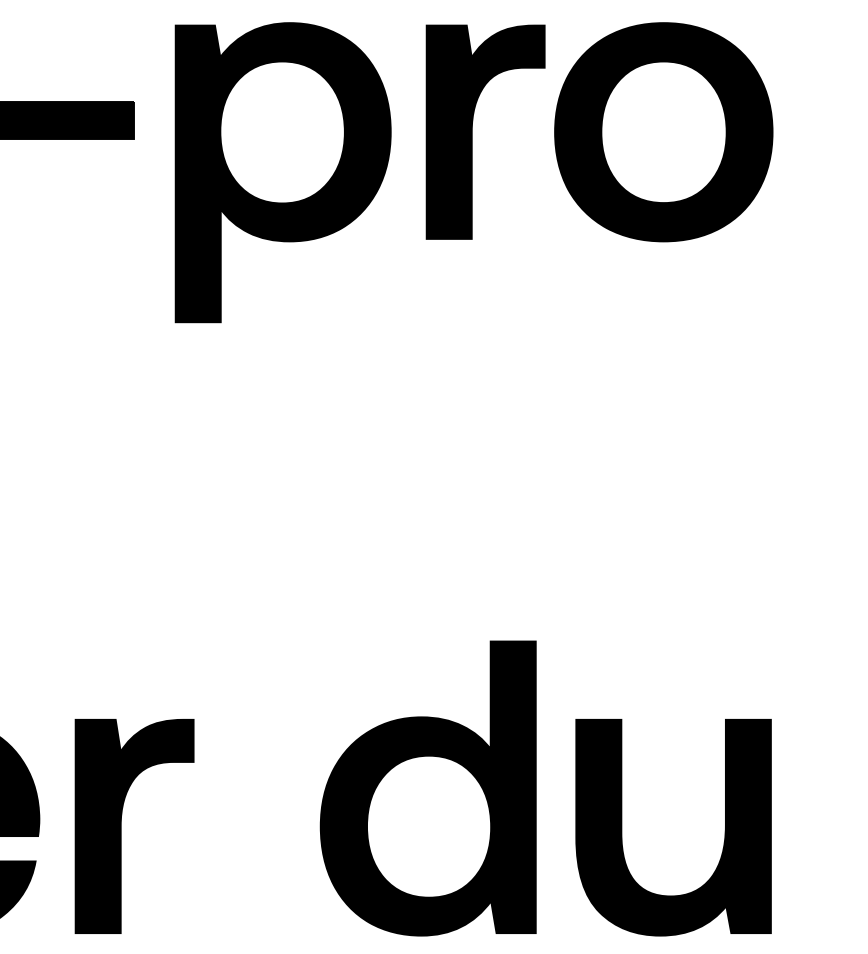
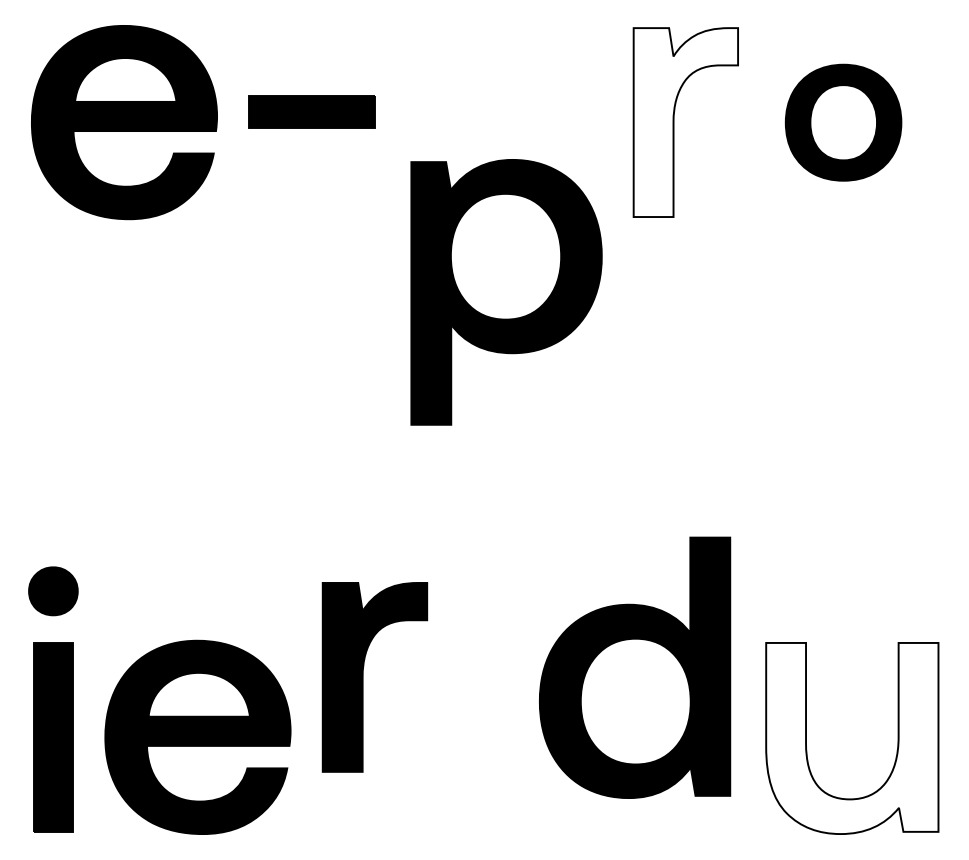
fill: (485, 132) -> (685, 122), removed
part: (663, 132) -> (843, 122), size x0.6
part: (283, 172) -> (506, 292), moved
part: (428, 788) -> (635, 667), moved
part: (121, 826) -> (363, 677), moved
fill: (673, 827) -> (852, 738), removed

